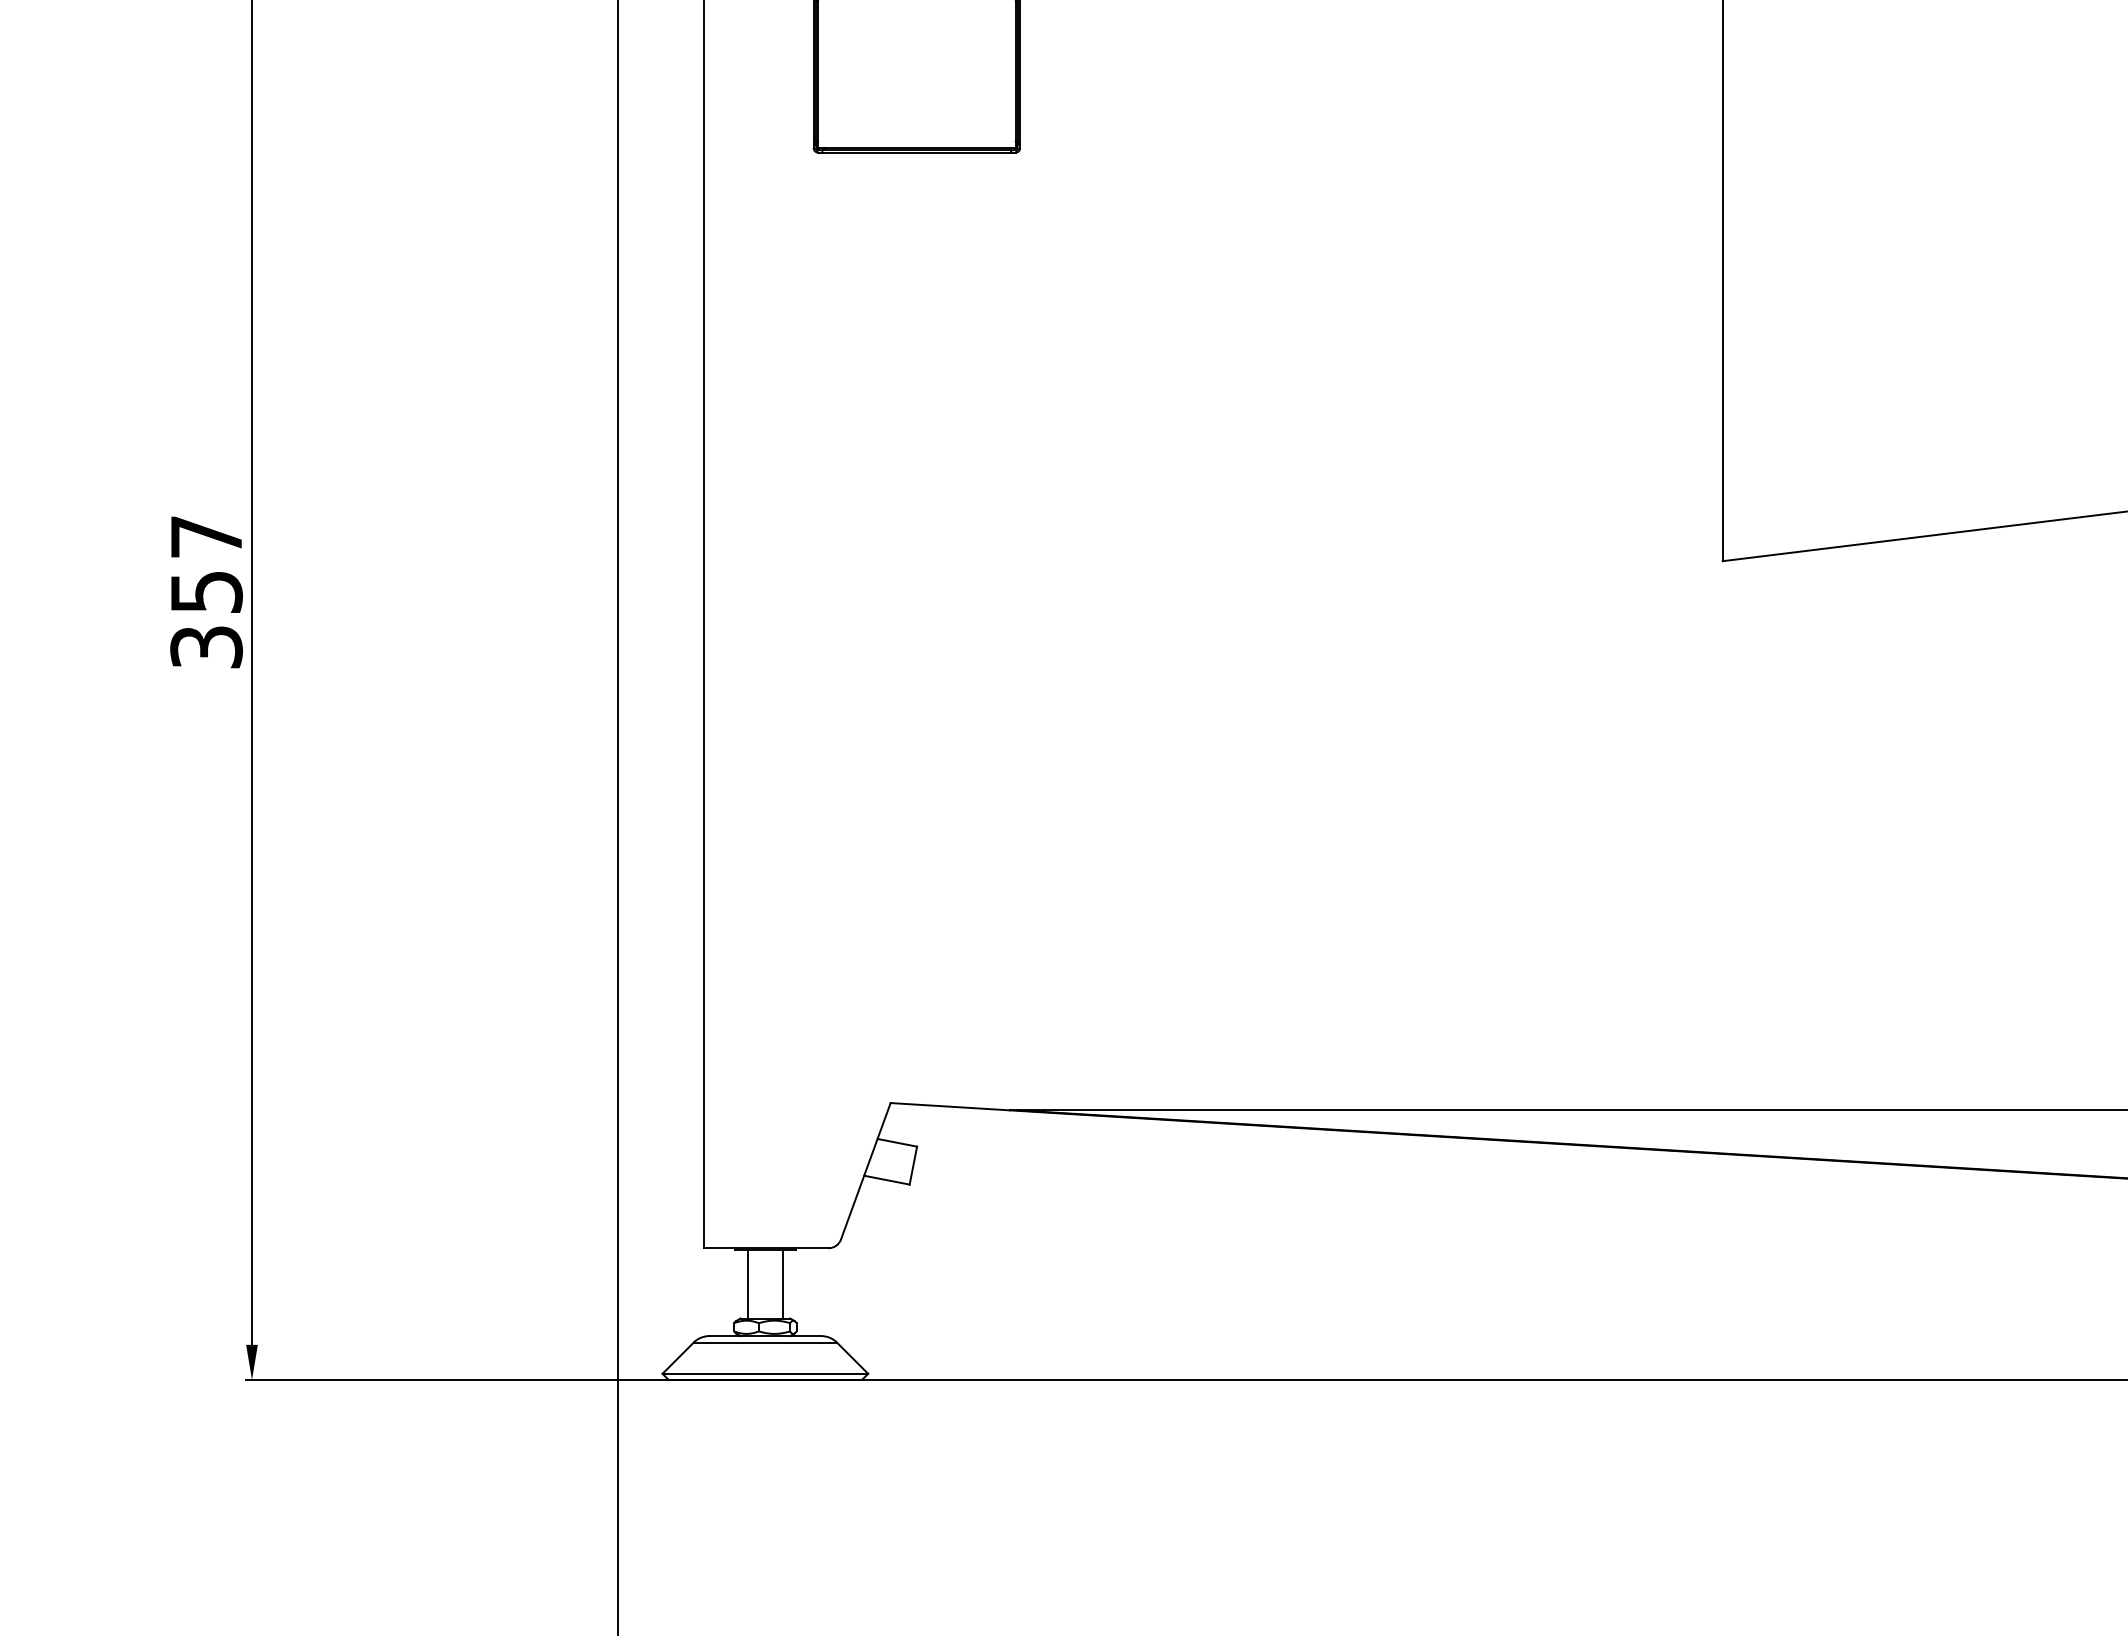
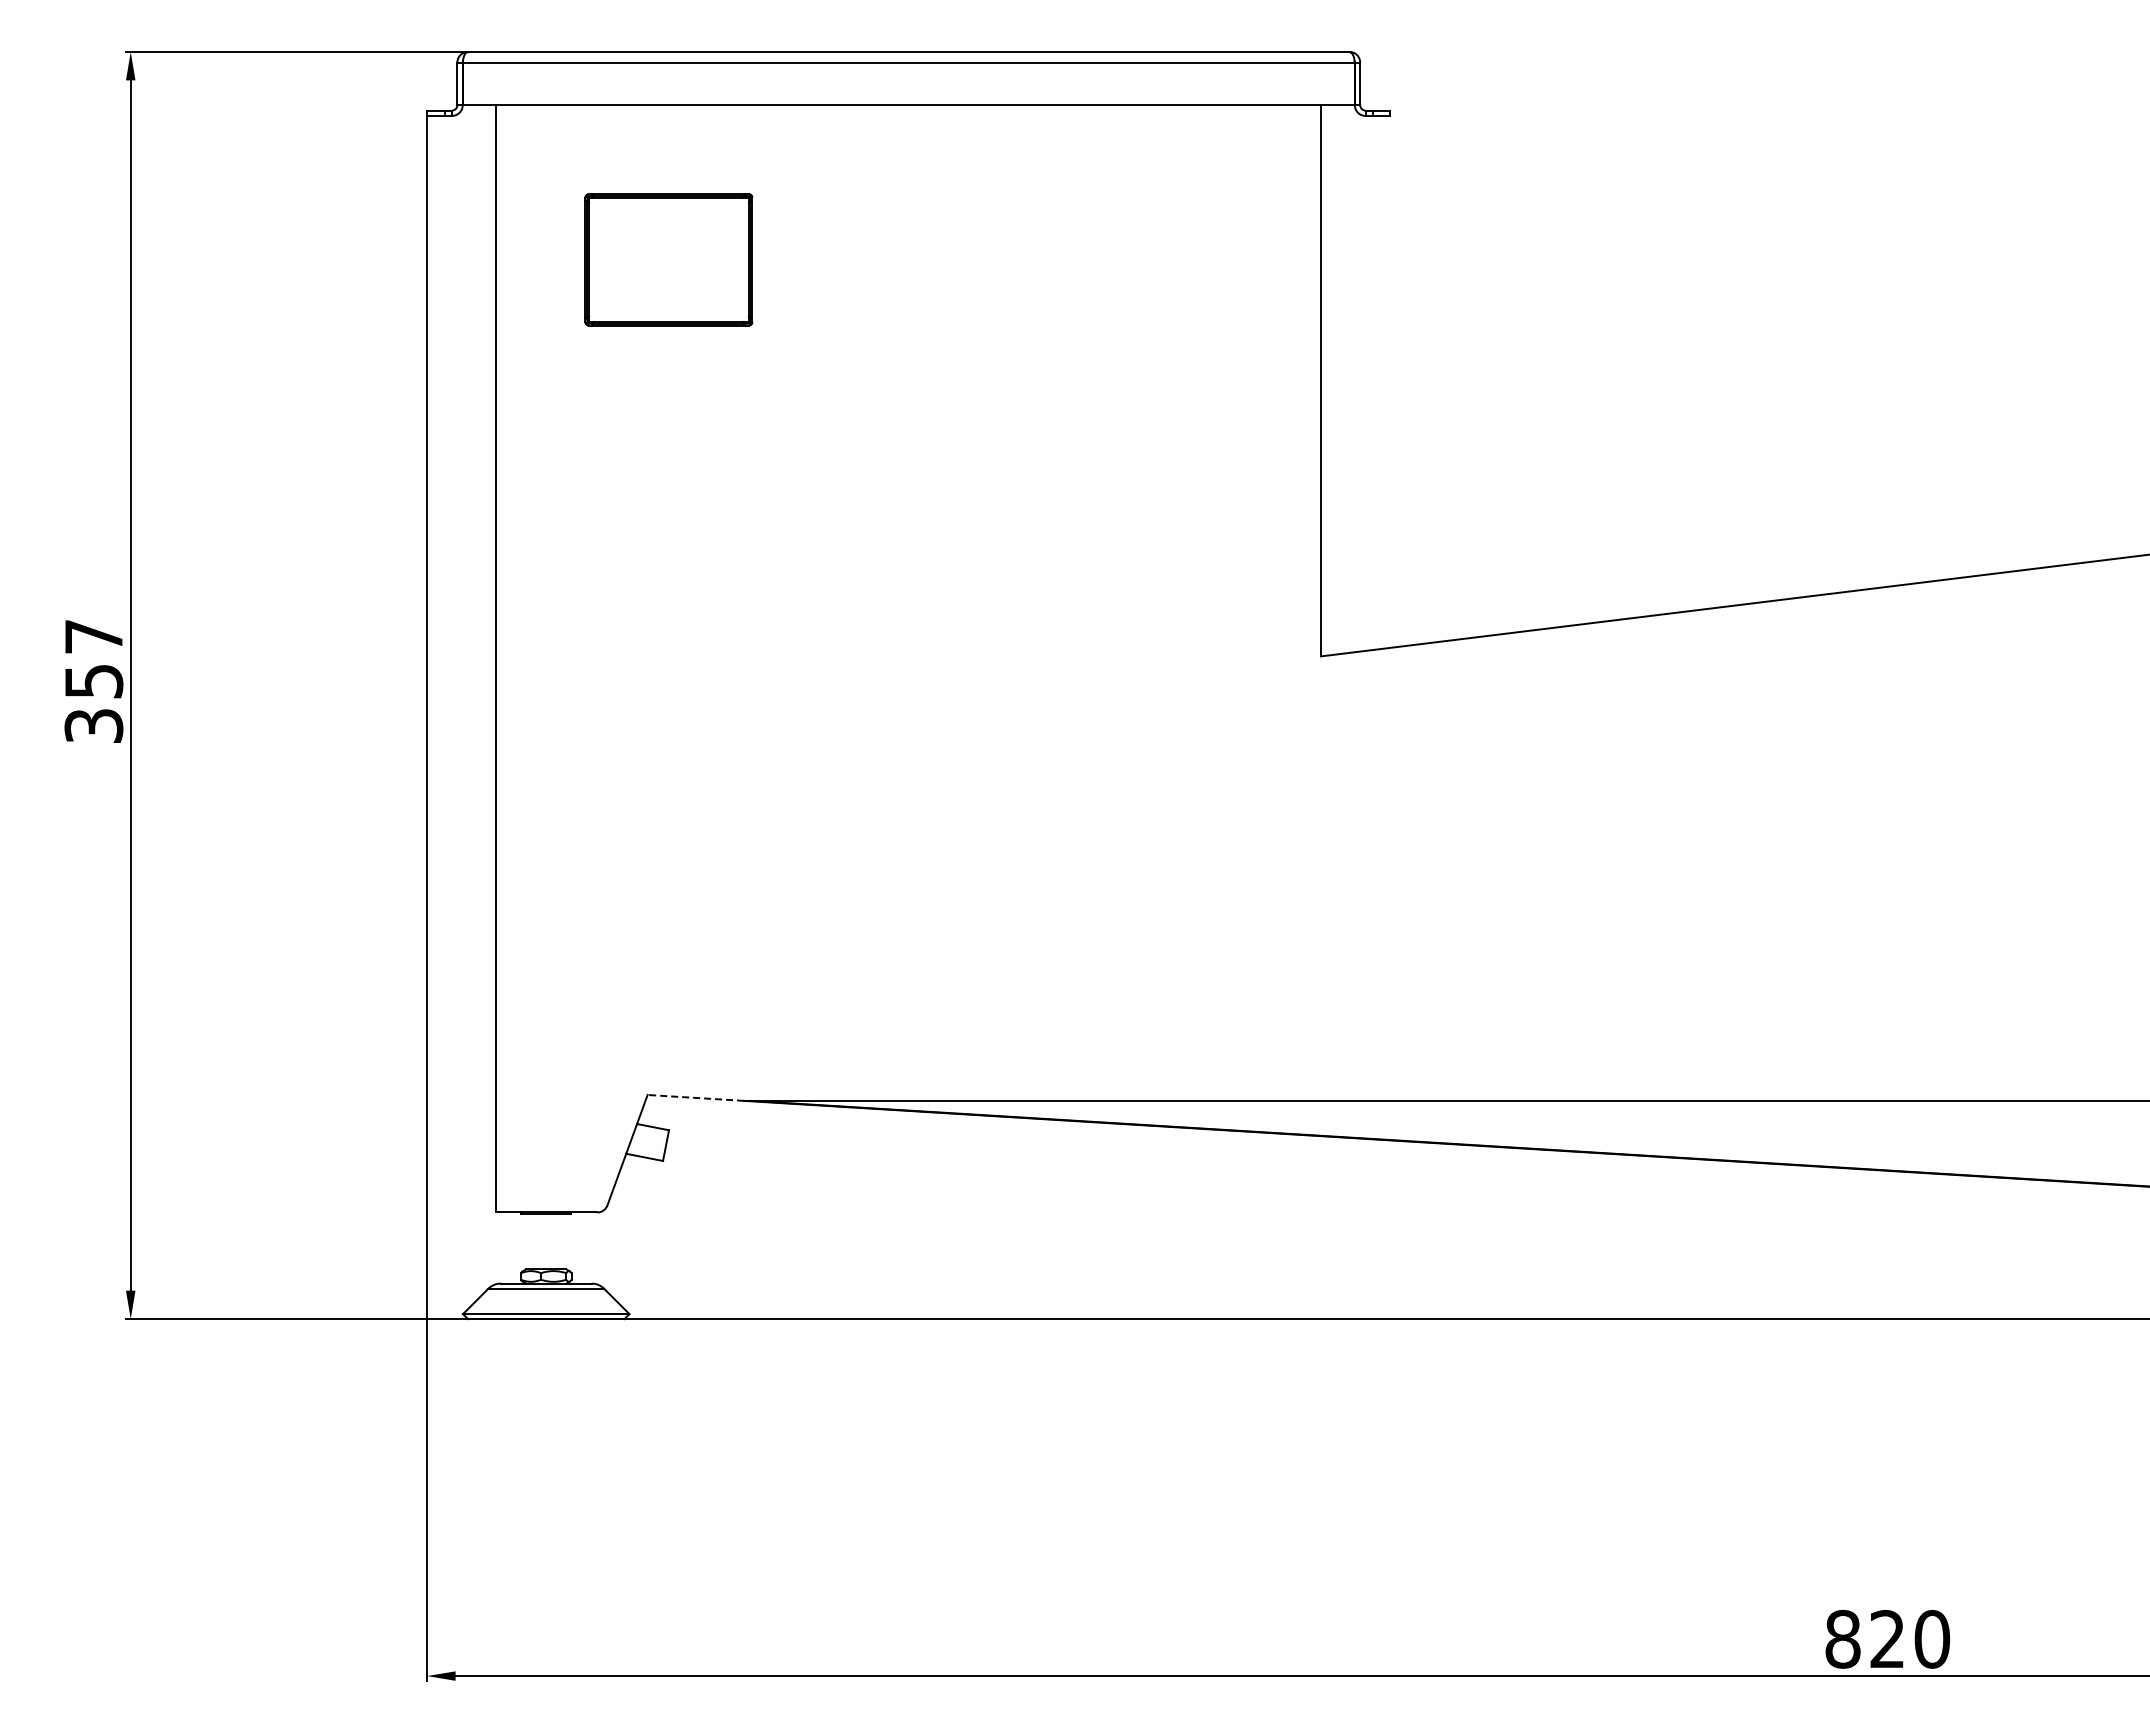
line: (949, 1106) -> (695, 1097), solid -> dashed
line: (748, 1284) -> (532, 1241), removed
line: (782, 1284) -> (560, 1241), removed

